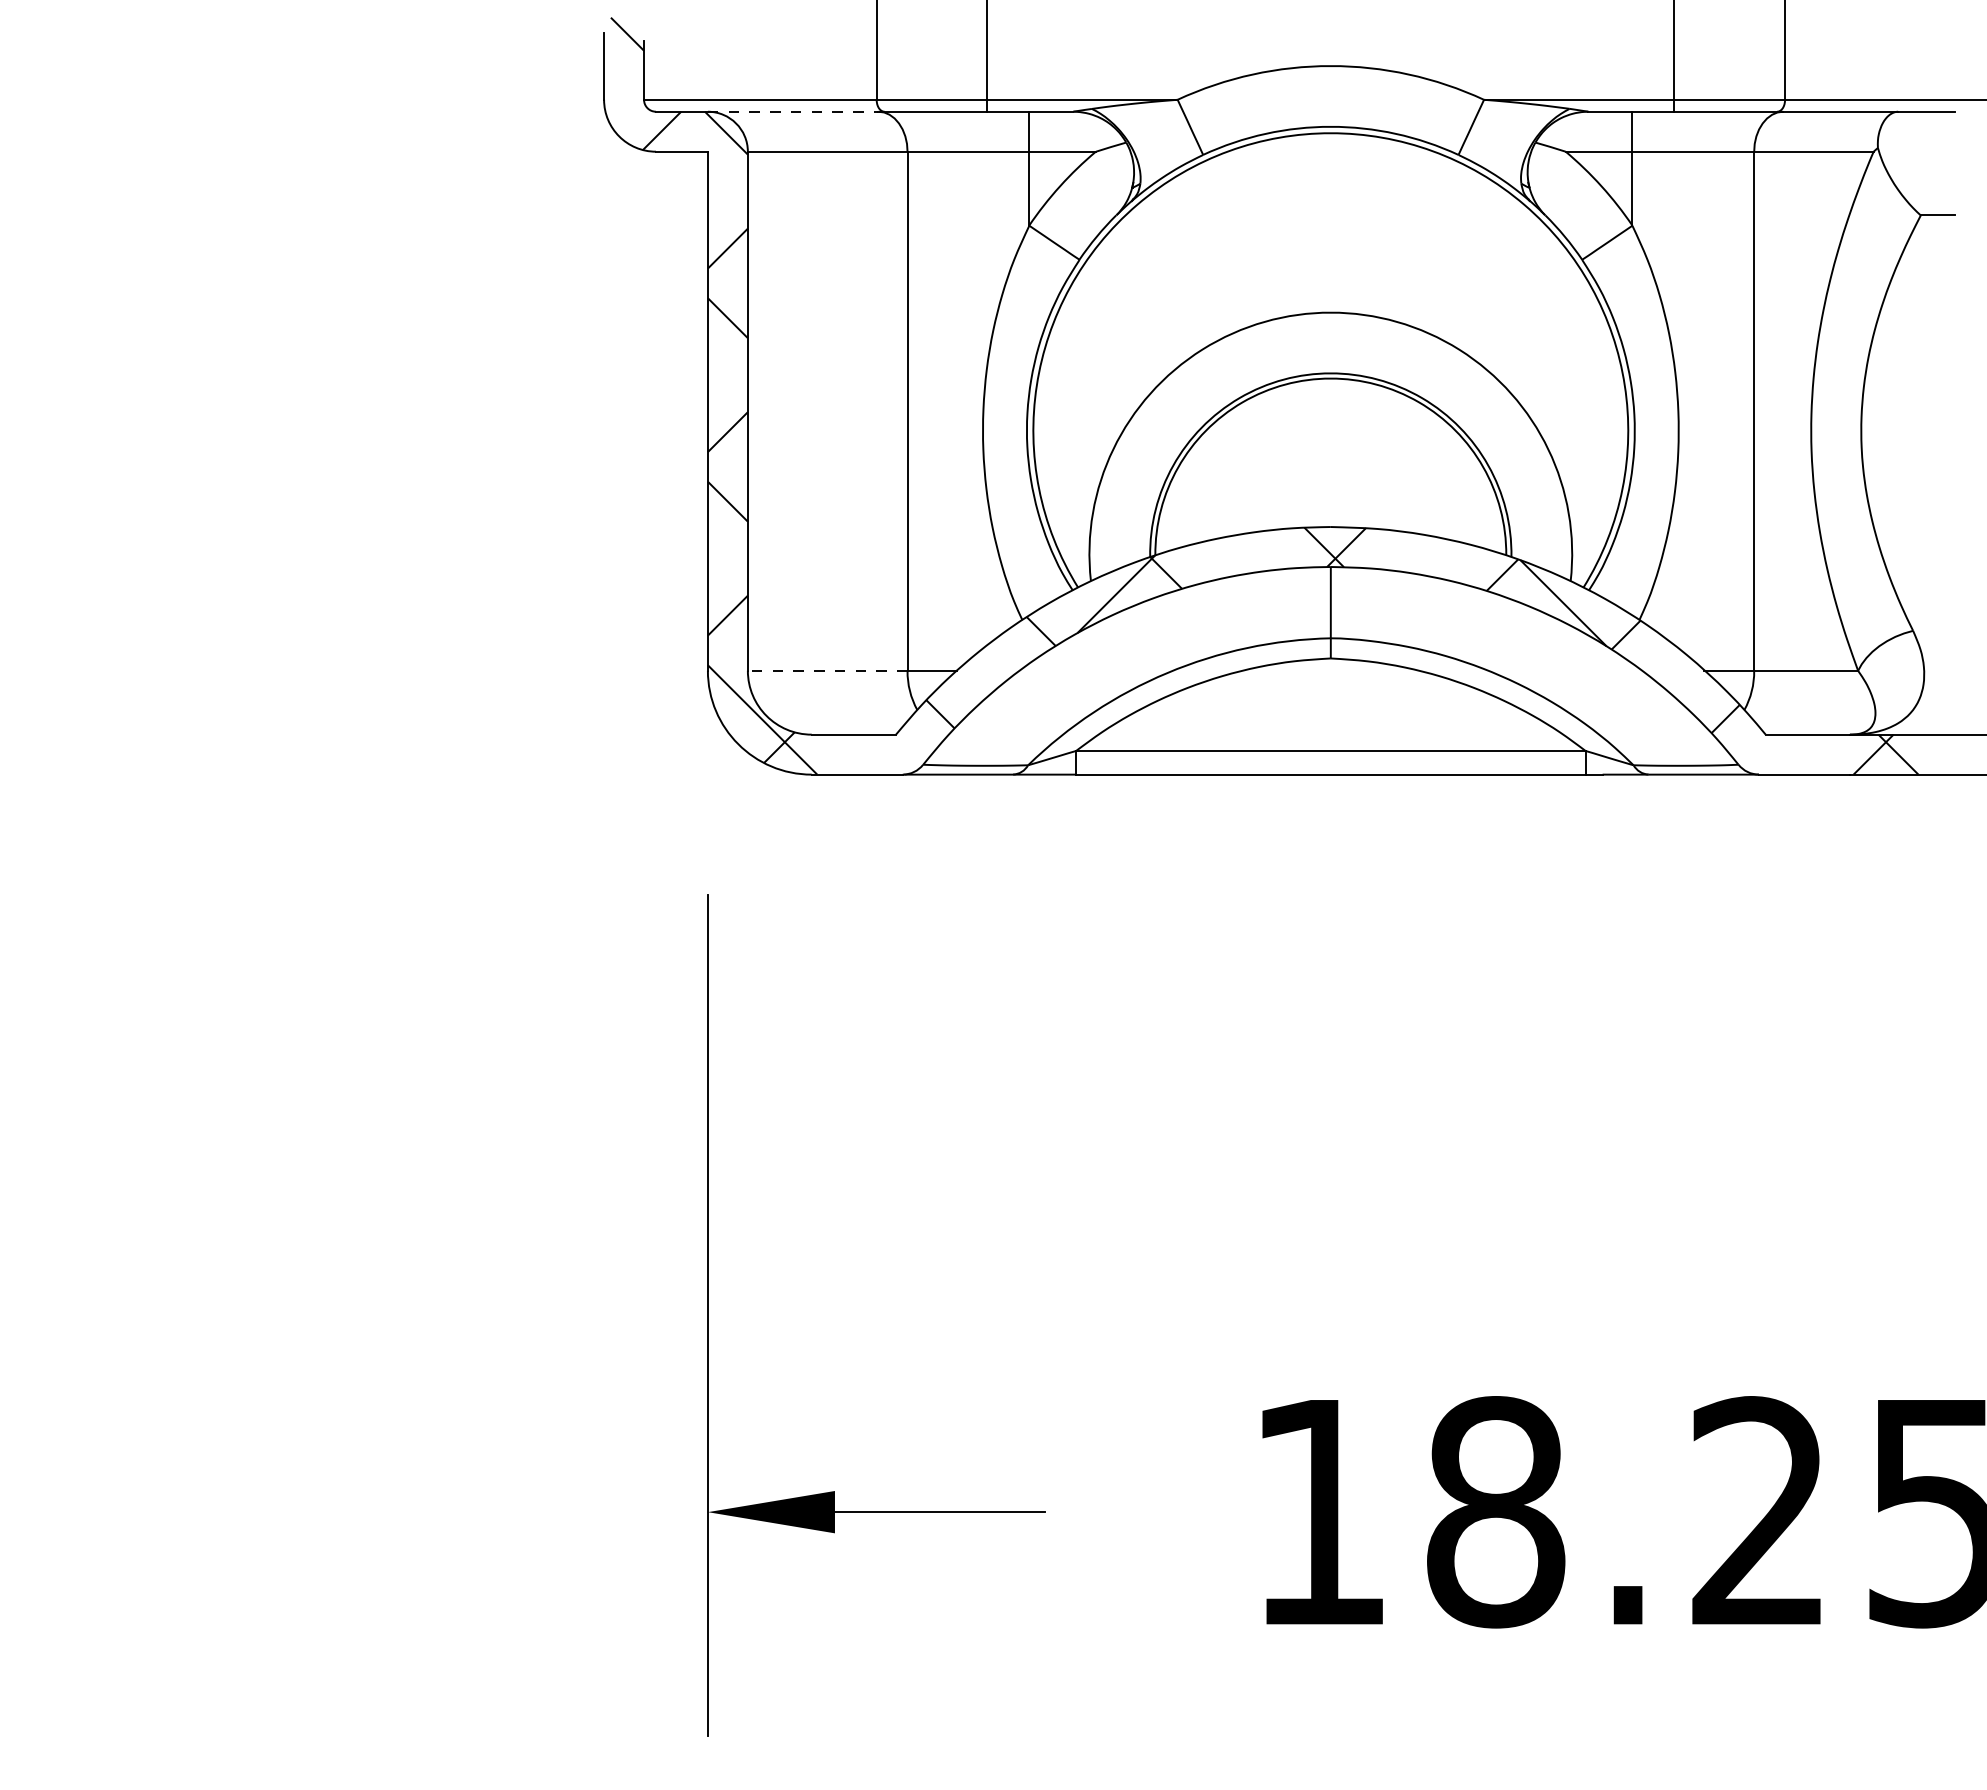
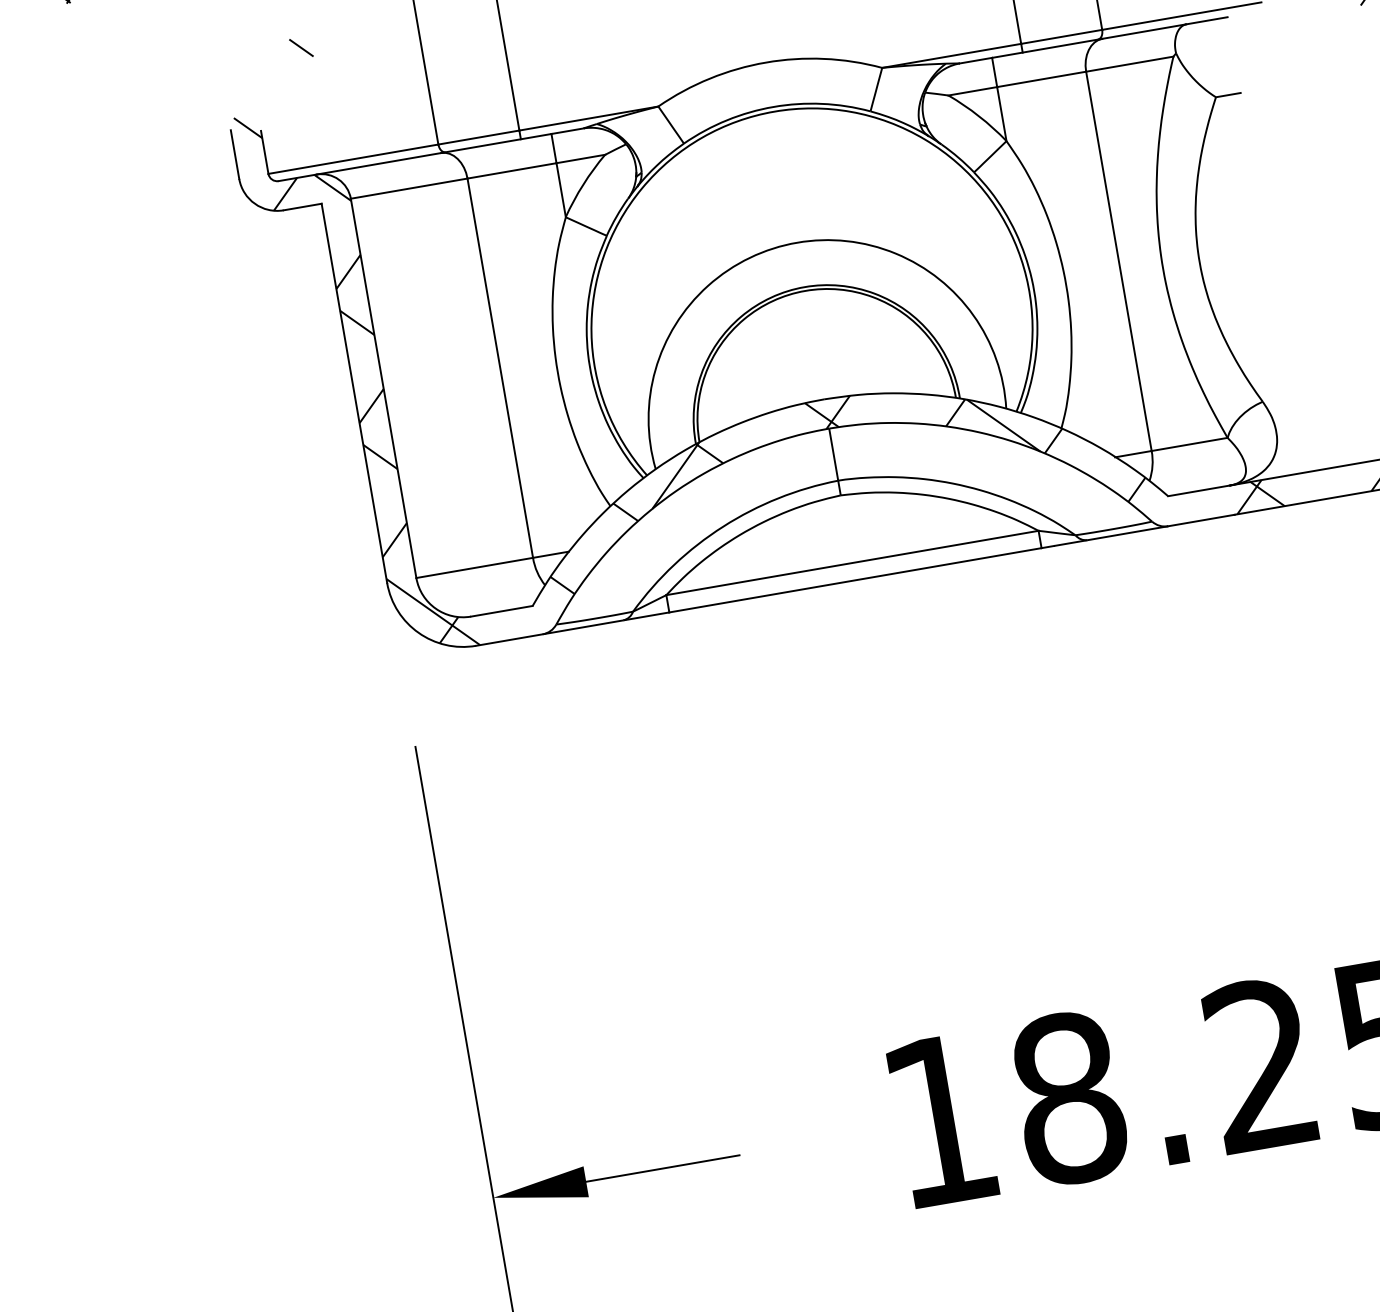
line: (793, 111) -> (379, 163), dashed -> solid
line: (827, 670) -> (474, 567), dashed -> solid

